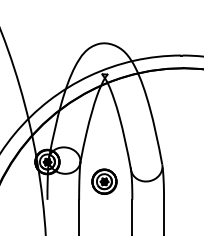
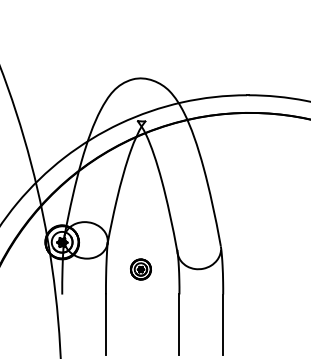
part: (104, 181) -> (140, 269), size x0.6

